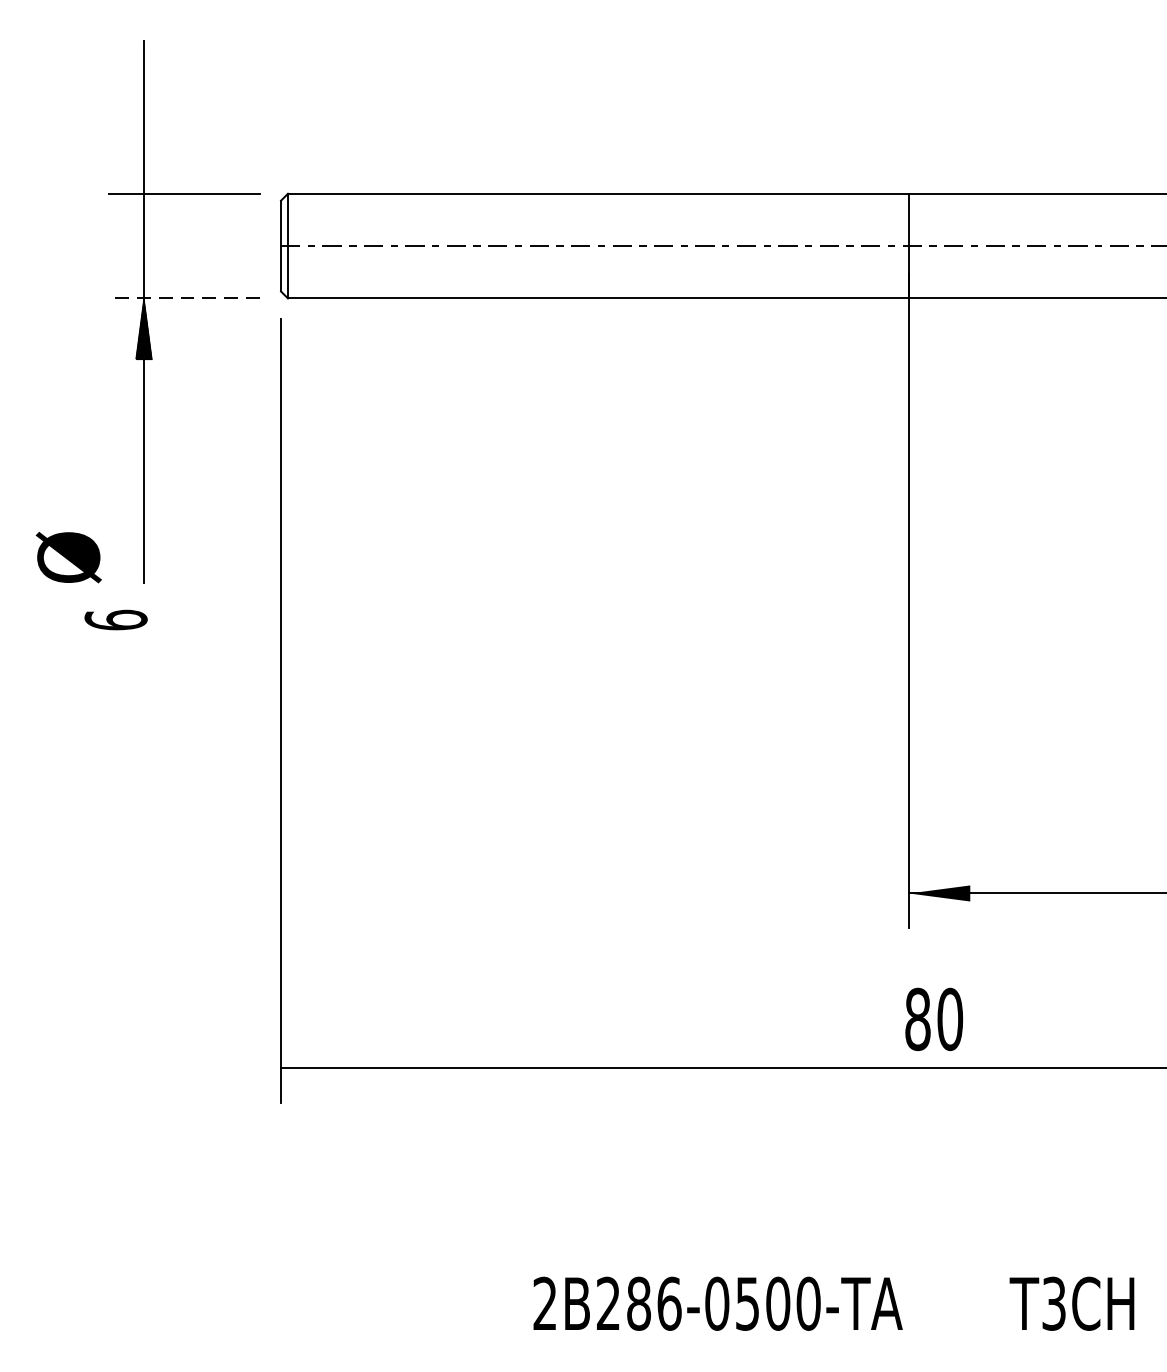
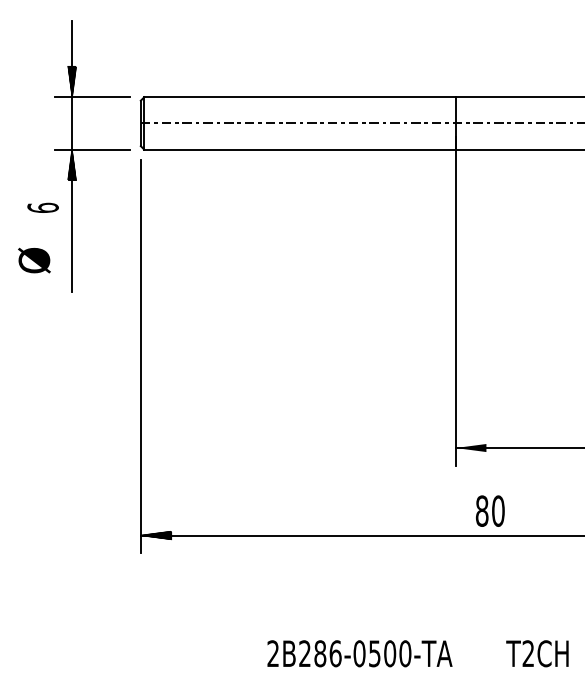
hatch: (144, 162) -> (72, 81), added
line: (184, 298) -> (92, 149), dashed -> solid
text: (68, 557) -> (34, 260), moved
text: (114, 619) -> (42, 207), moved
text: (934, 1018) -> (490, 510), moved
hatch: (310, 1067) -> (155, 535), added
text: (1054, 1303) -> (528, 653), T3CH -> T2CH

